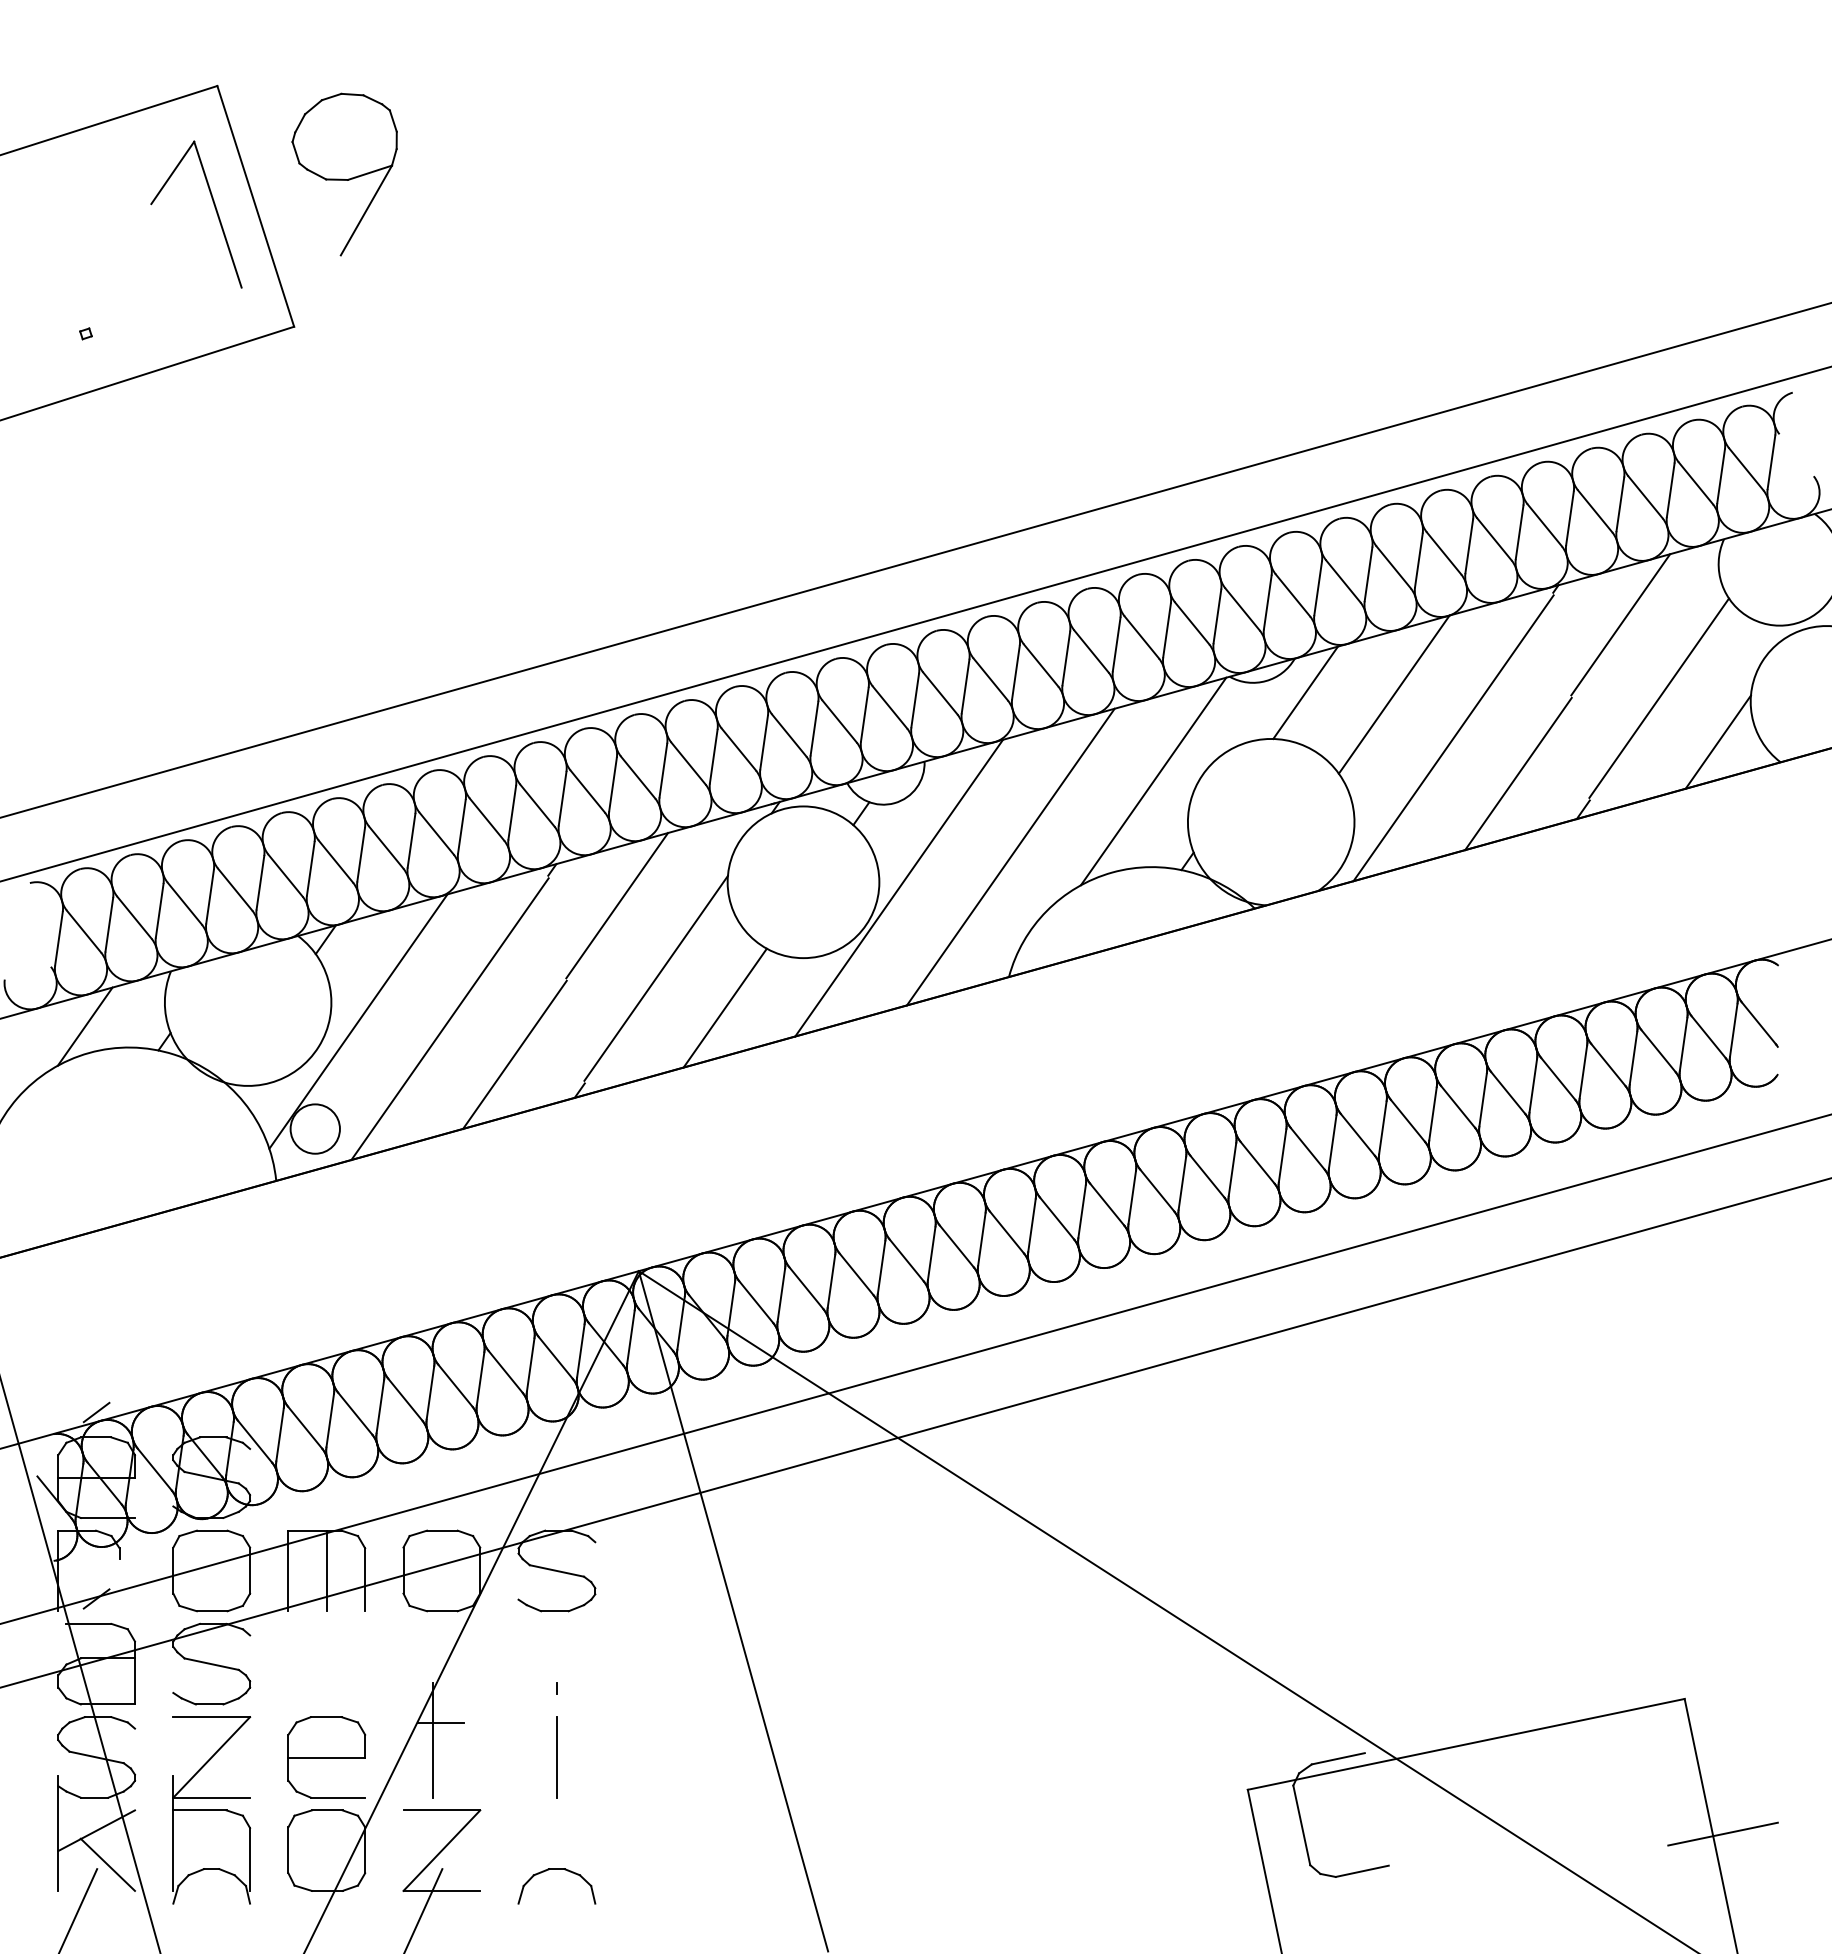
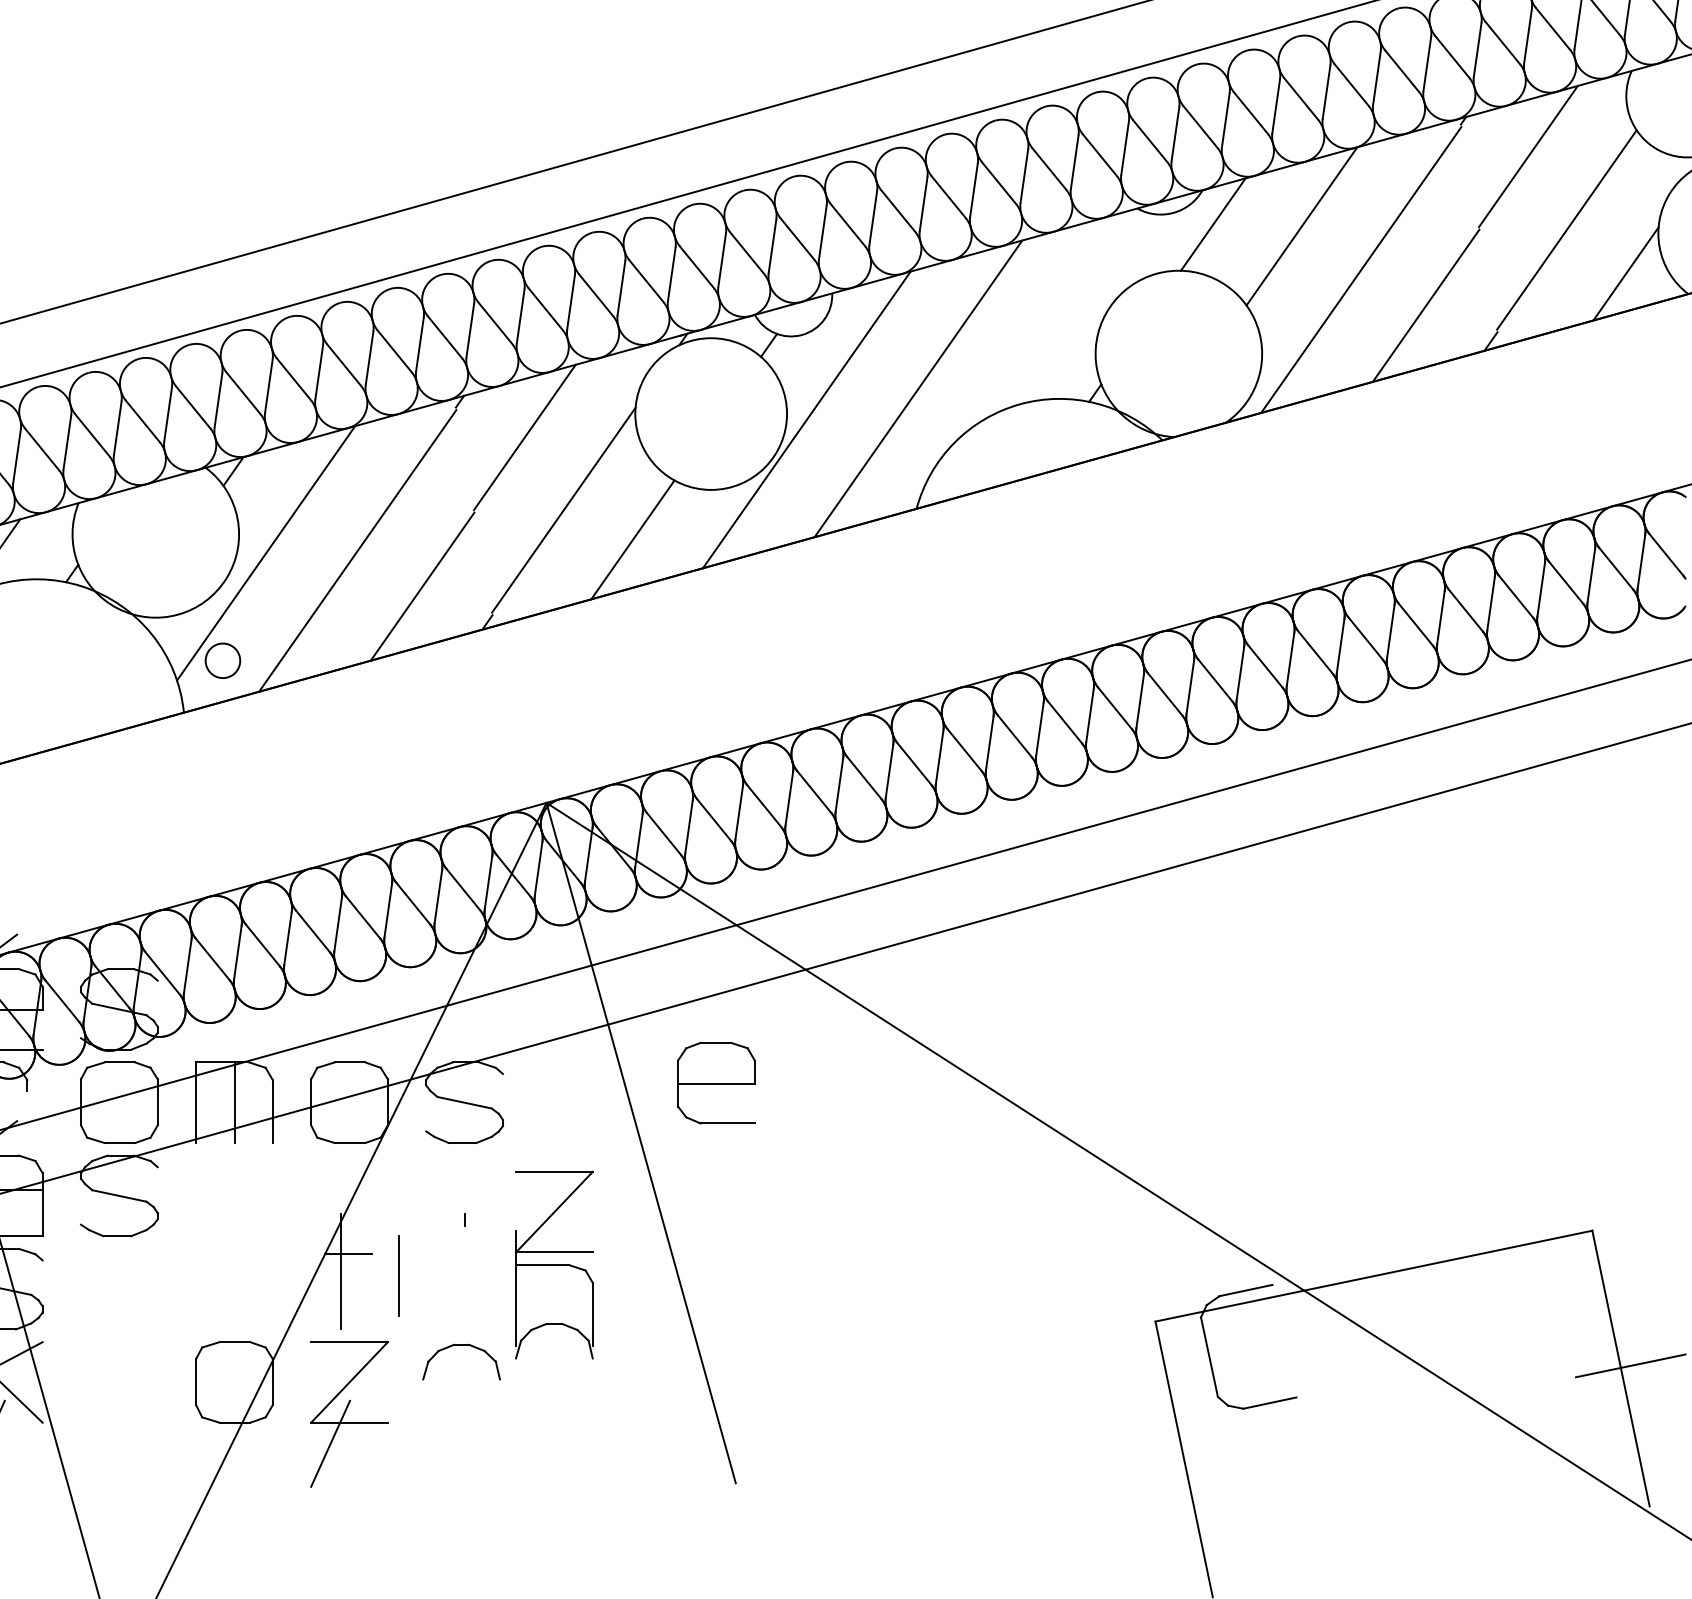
line: (1153, 781) -> (1061, 313), removed
circle: (314, 1128) -> (222, 660), size x0.7
part: (326, 1757) -> (716, 1083), moved
line: (556, 1757) -> (398, 1276), moved
part: (211, 1810) -> (554, 1265), moved
part: (556, 1869) -> (461, 1345), moved

